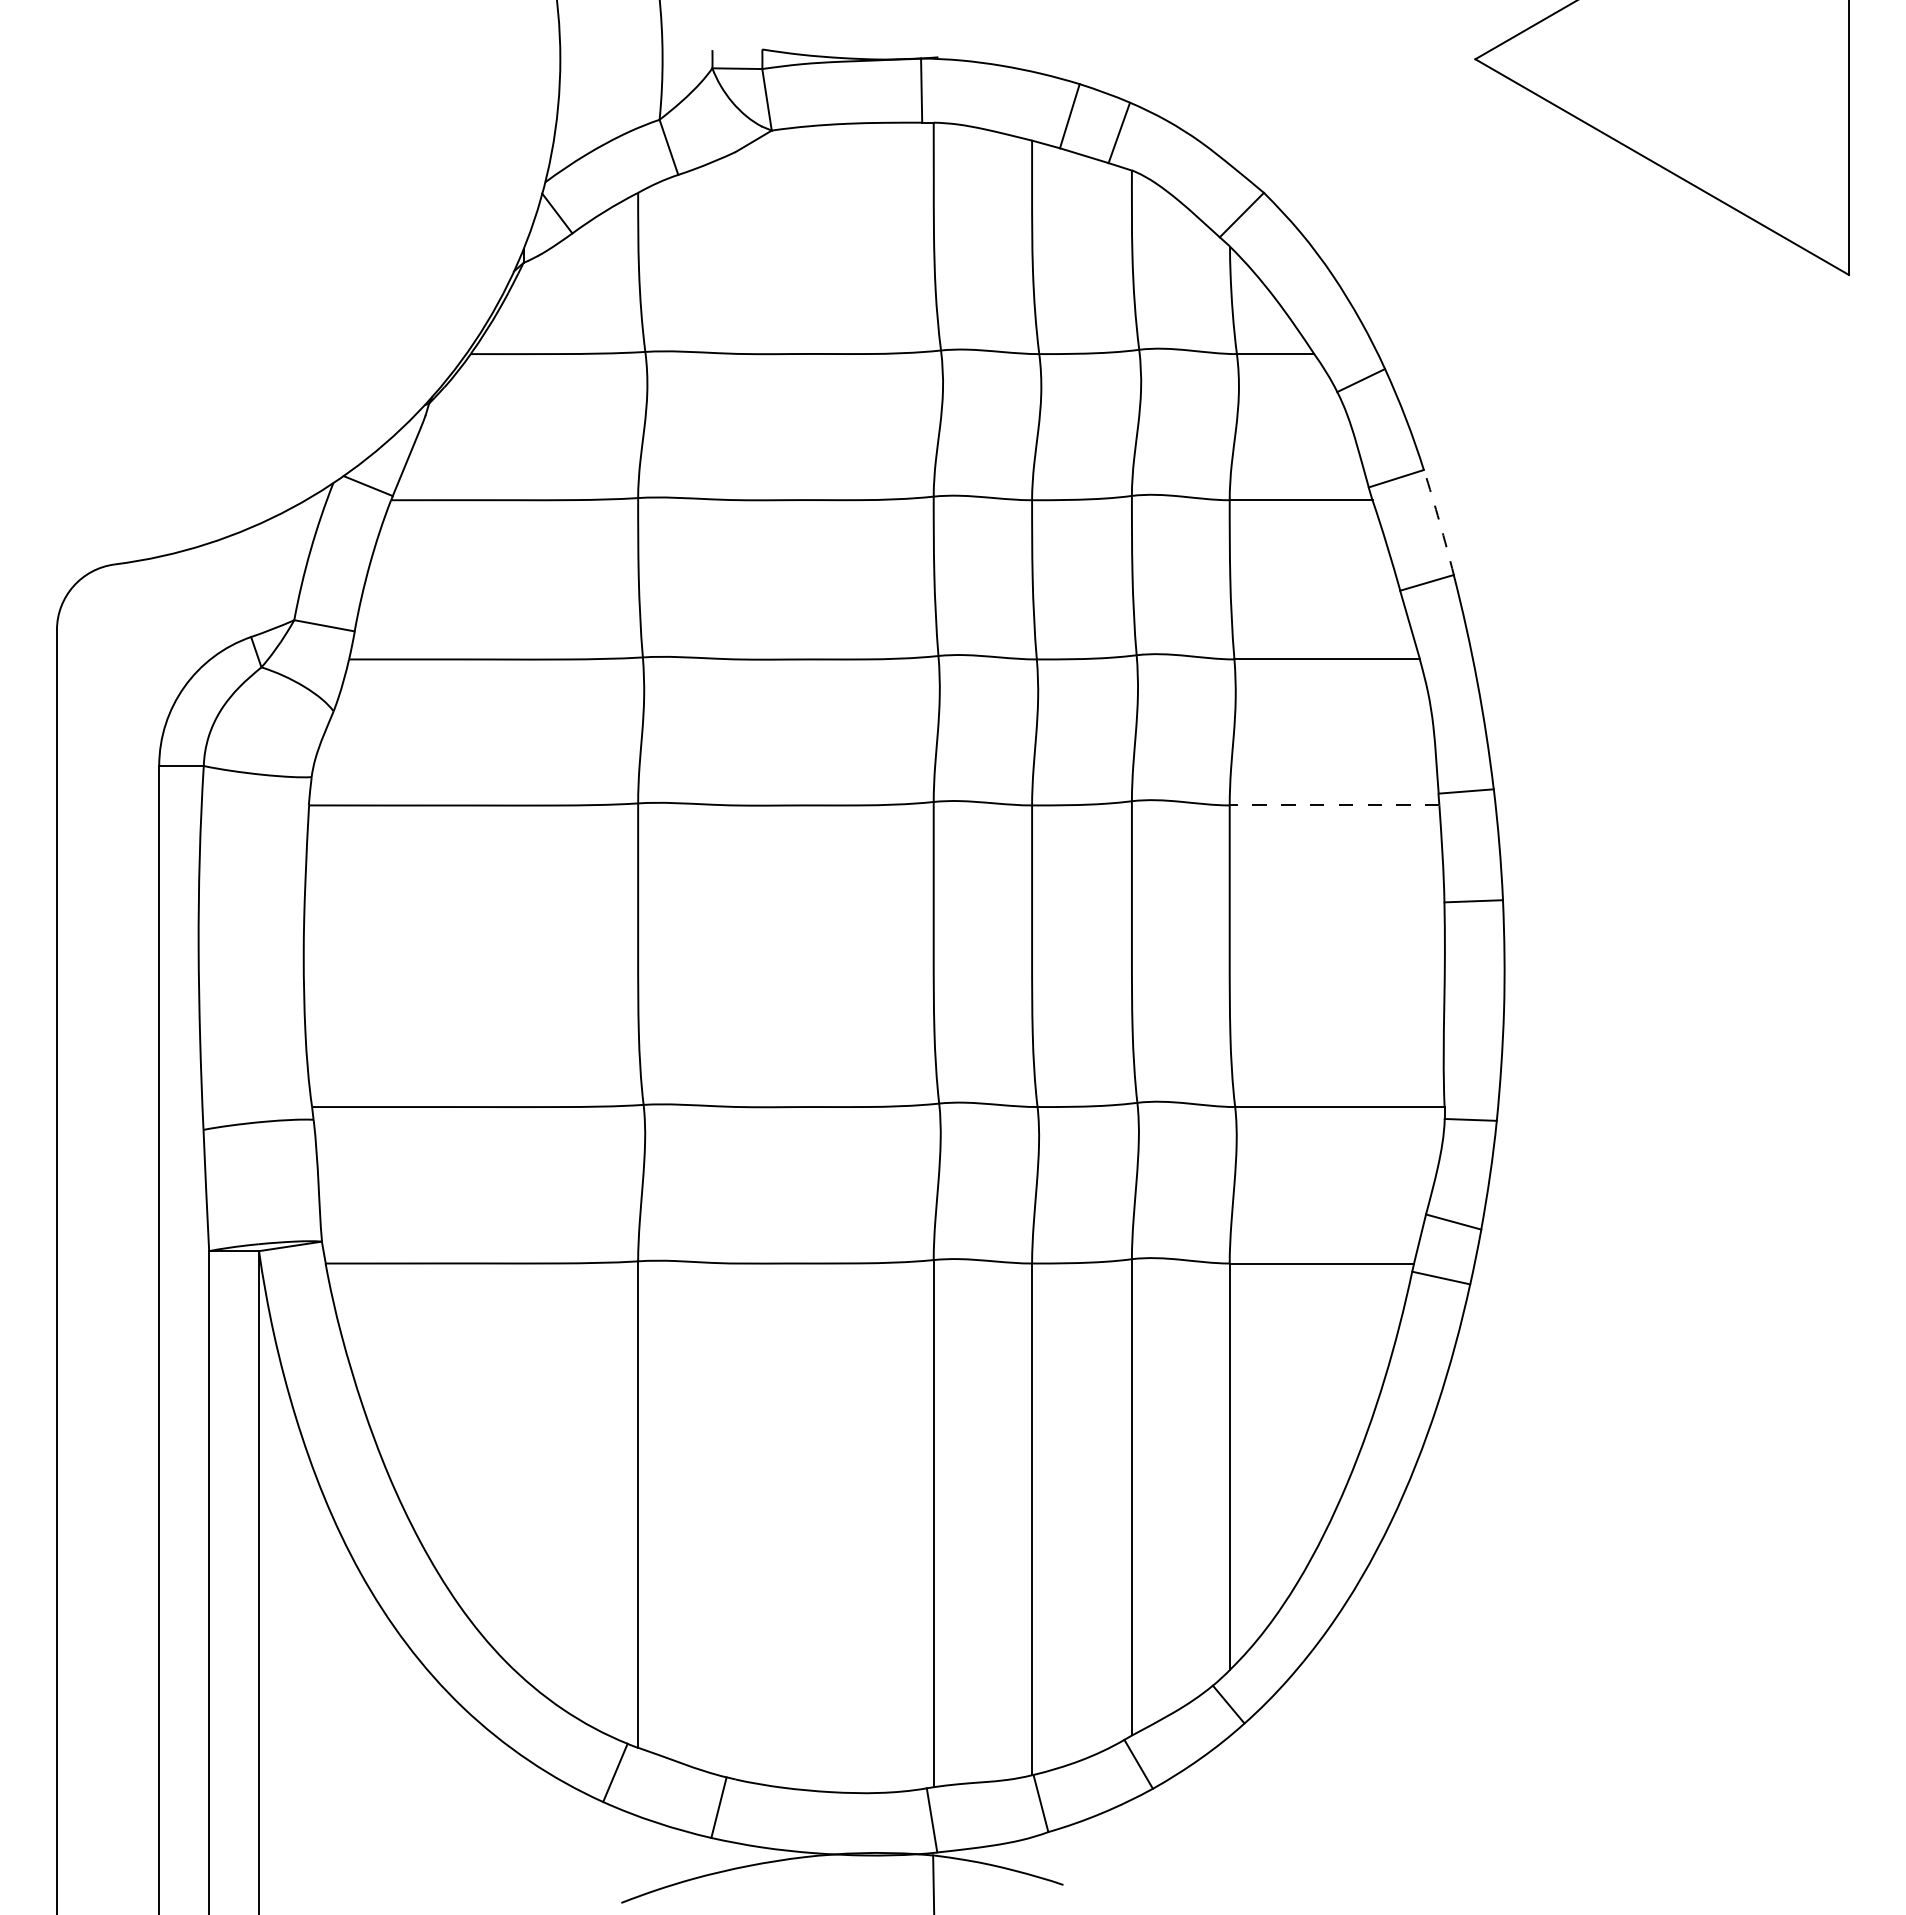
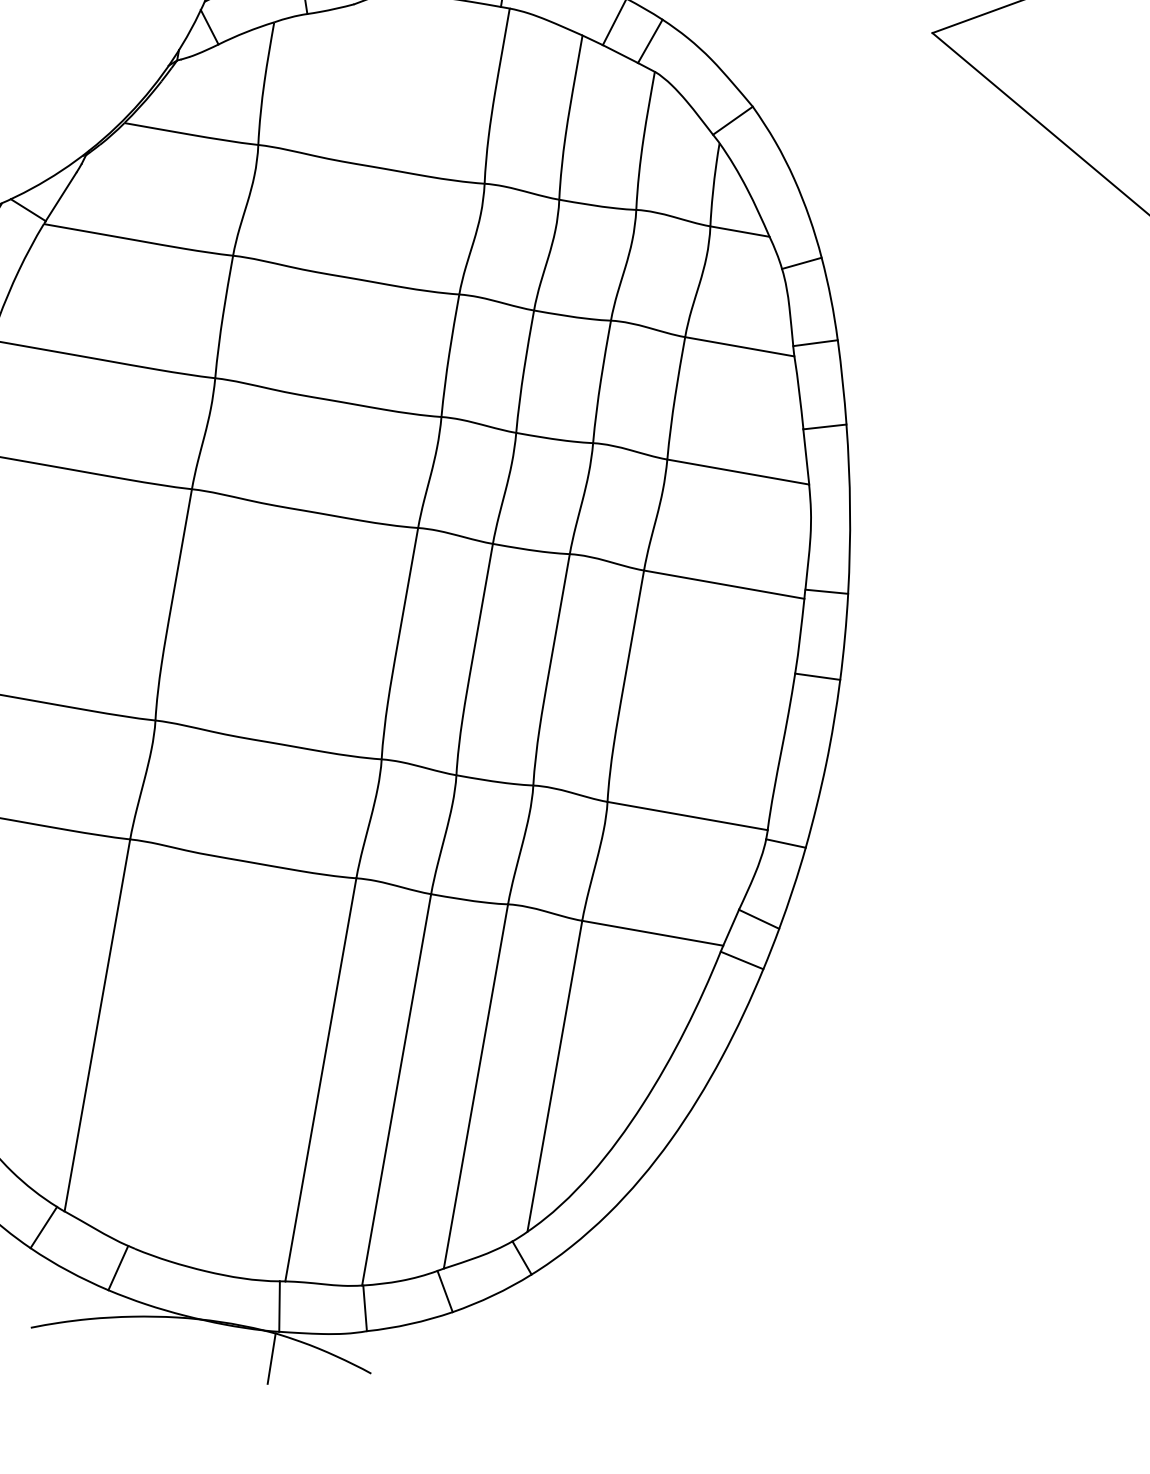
arc: (1439, 522) -> (842, 382), dashed -> solid
line: (1334, 805) -> (724, 584), dashed -> solid

